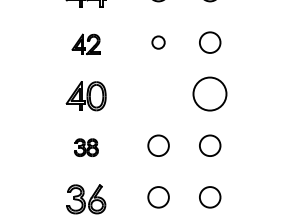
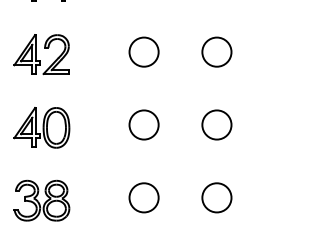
circle: (158, 42) -> (143, 51), size x1.67
part: (85, 44) -> (40, 54), size x1.43
circle: (158, 94) -> (143, 125), added
circle: (210, 94) -> (217, 125), size x0.62
part: (86, 147) -> (42, 200), size x1.67

